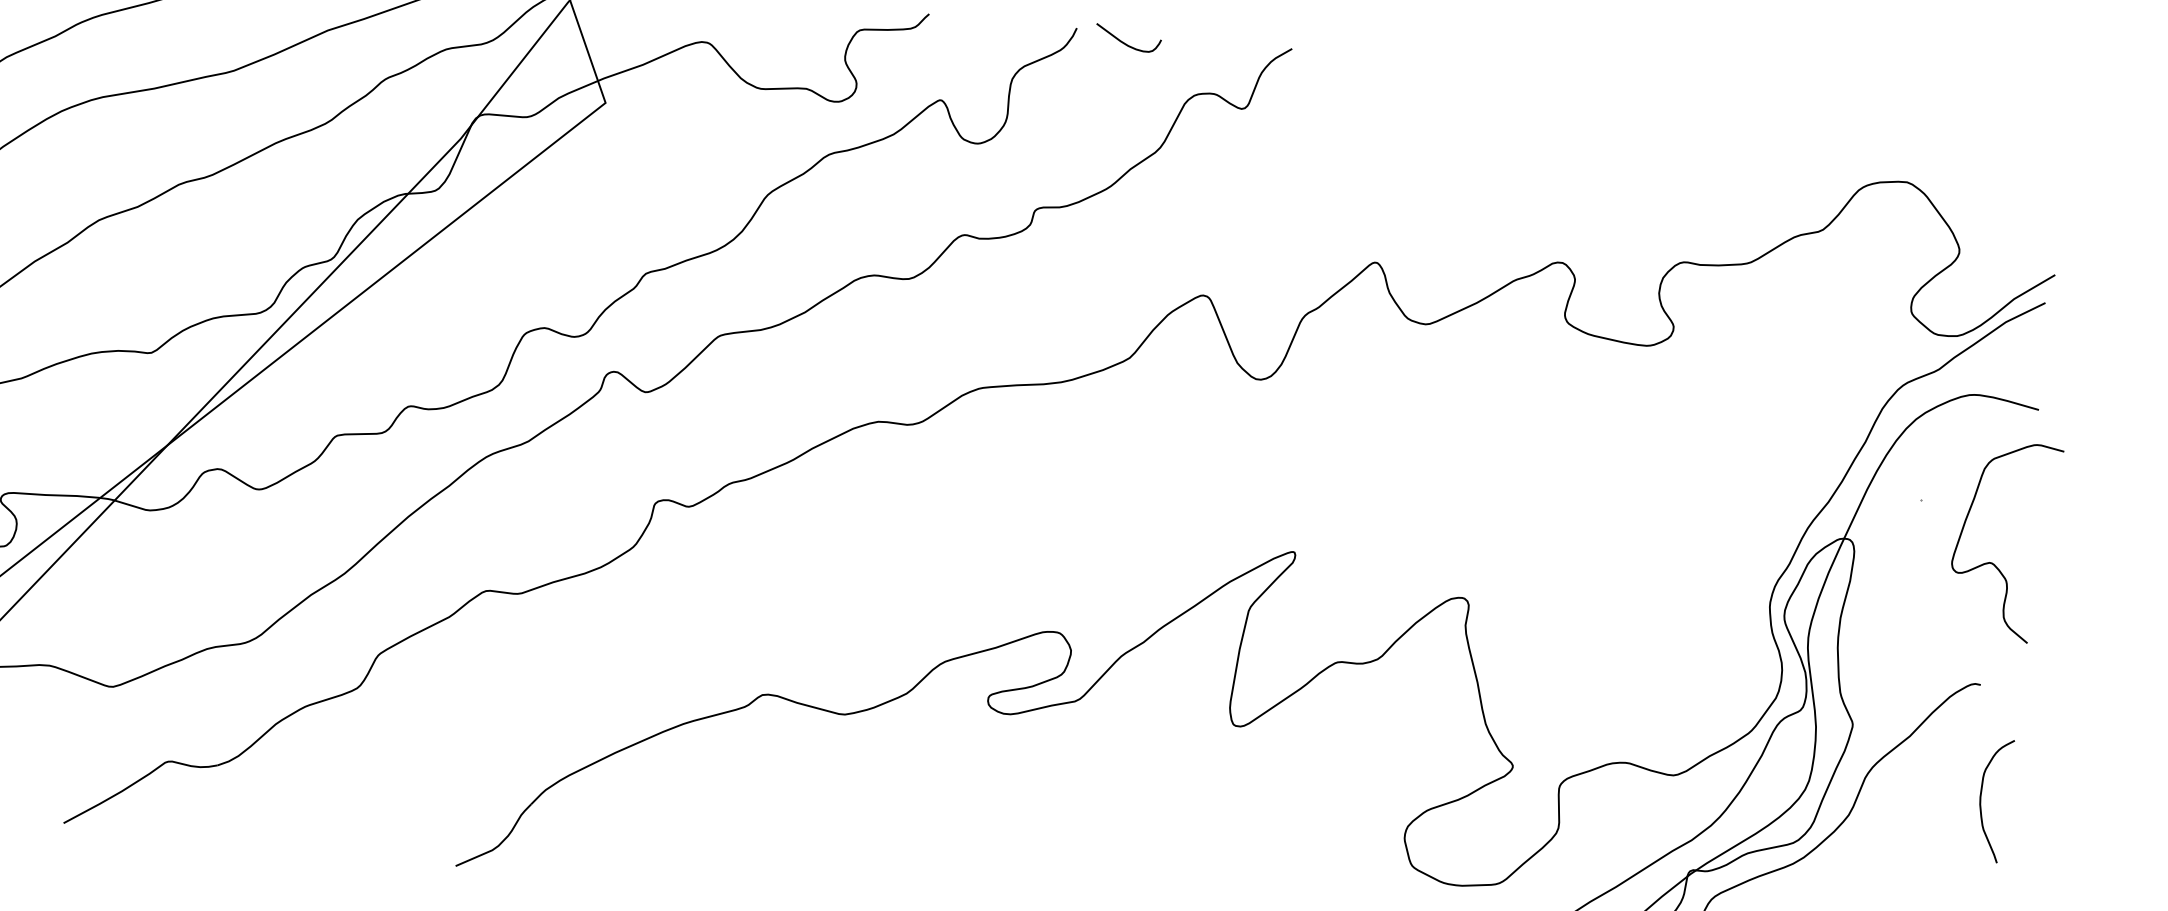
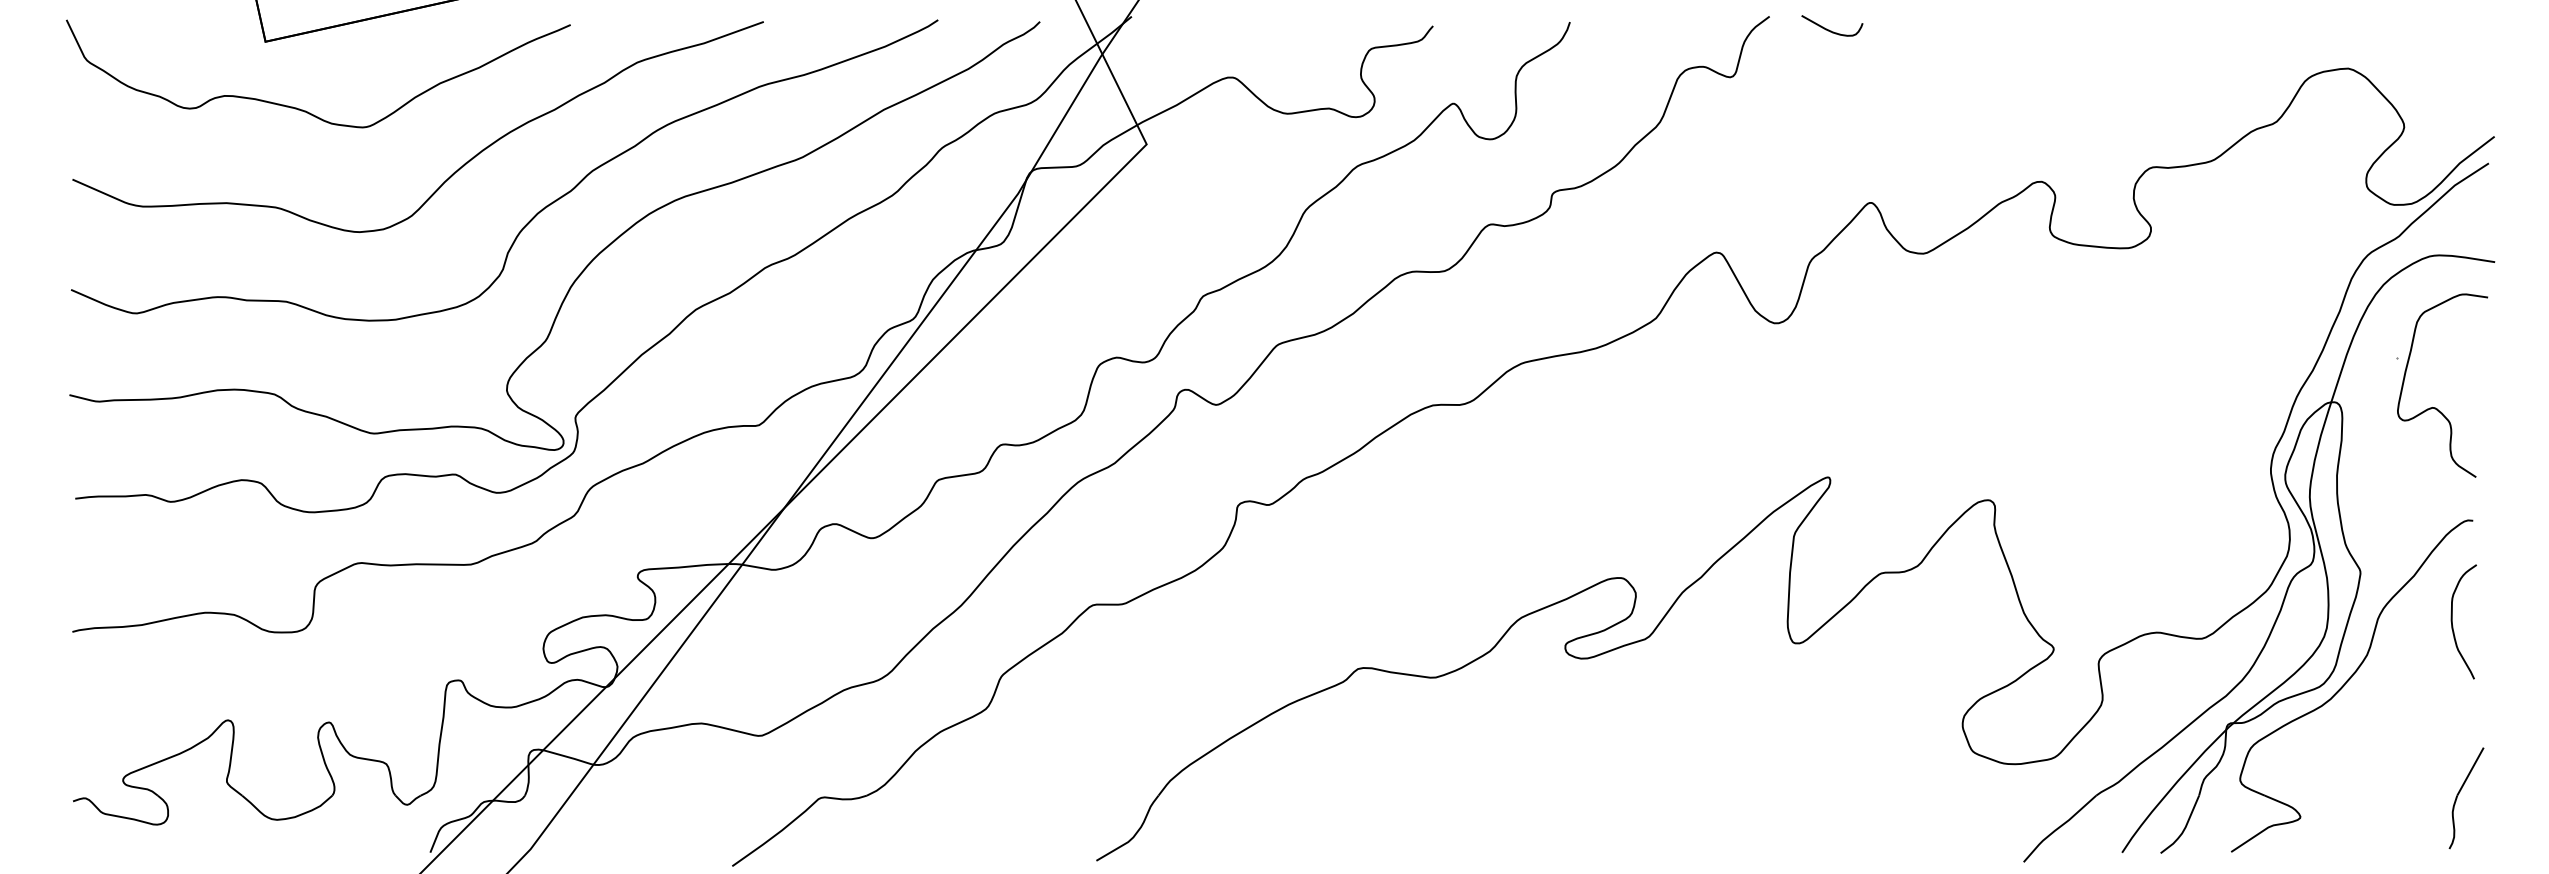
curve: (1124, 42) -> (1829, 29), moved
curve: (1993, 562) -> (2435, 407), moved
curve: (1981, 798) -> (2452, 621), moved

